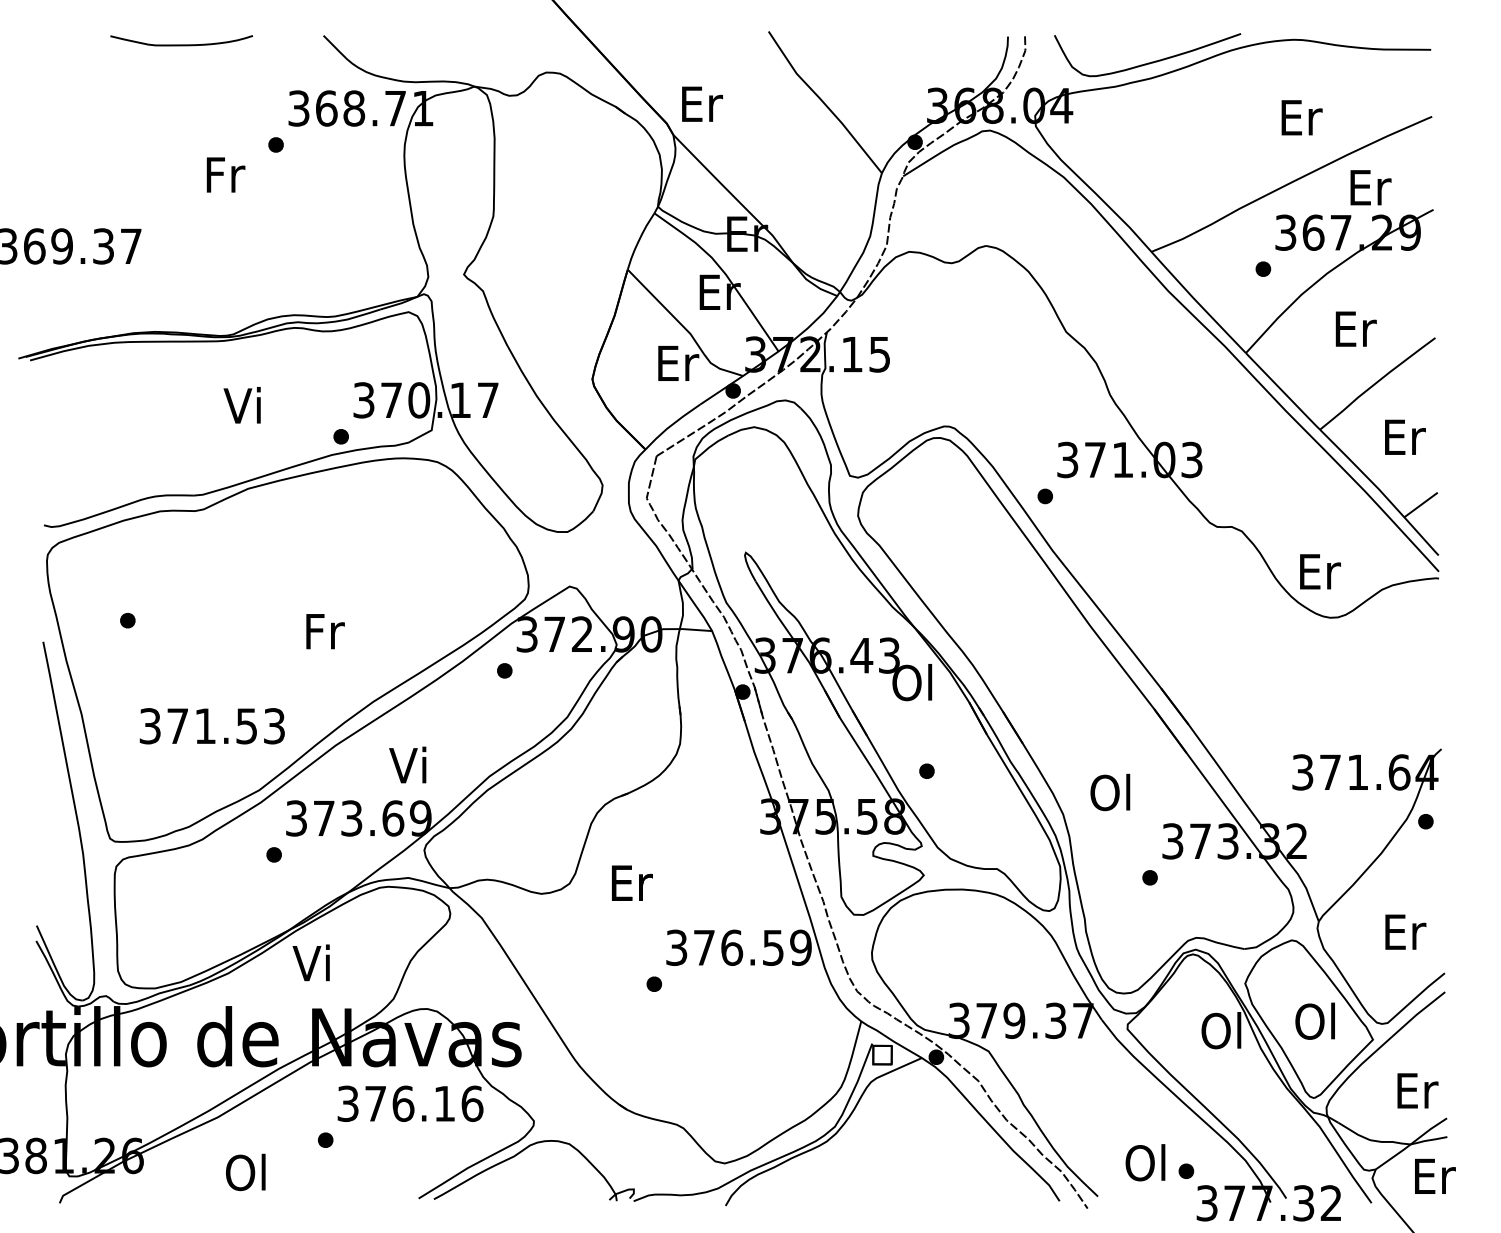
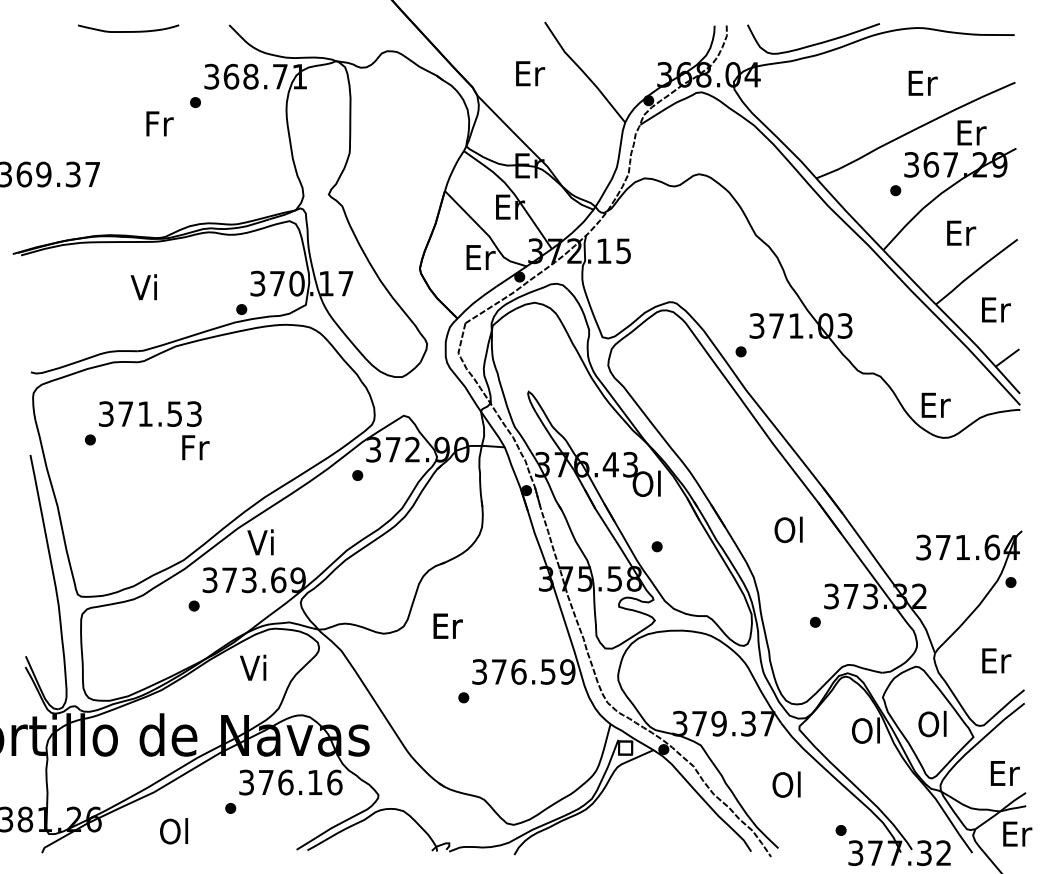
text: (702, 103) -> (530, 73), moved
text: (241, 405) -> (143, 287), moved
text: (325, 631) -> (195, 447), moved
text: (211, 726) -> (149, 414), moved
text: (407, 764) -> (260, 541), moved
text: (1110, 792) -> (788, 529), moved
text: (310, 962) -> (252, 667), moved
text: (1145, 1162) -> (786, 784), moved

